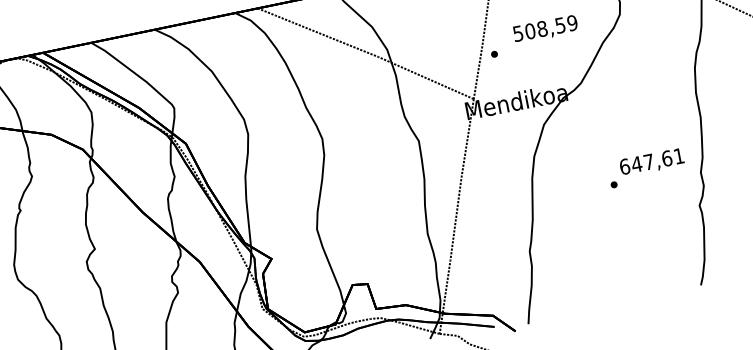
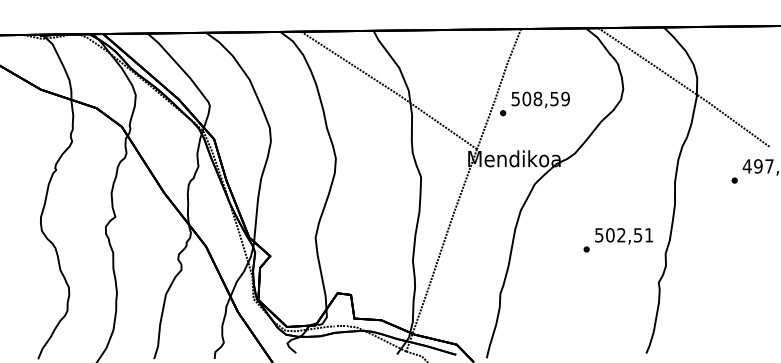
text: (545, 29) -> (540, 99), moved
text: (645, 162) -> (618, 235), 647,61 -> 502,51

